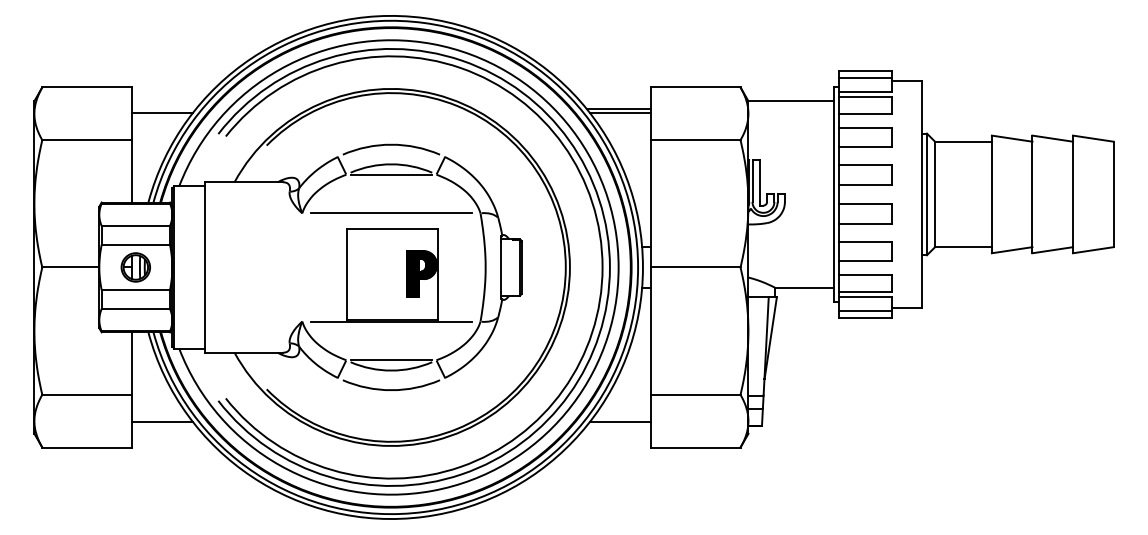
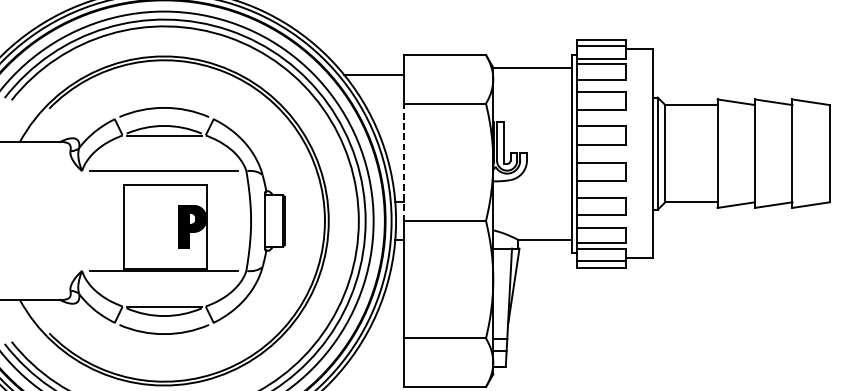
line: (620, 113) -> (375, 79), removed
line: (651, 203) -> (403, 162), solid -> dashed
line: (620, 421) -> (375, 362), removed

